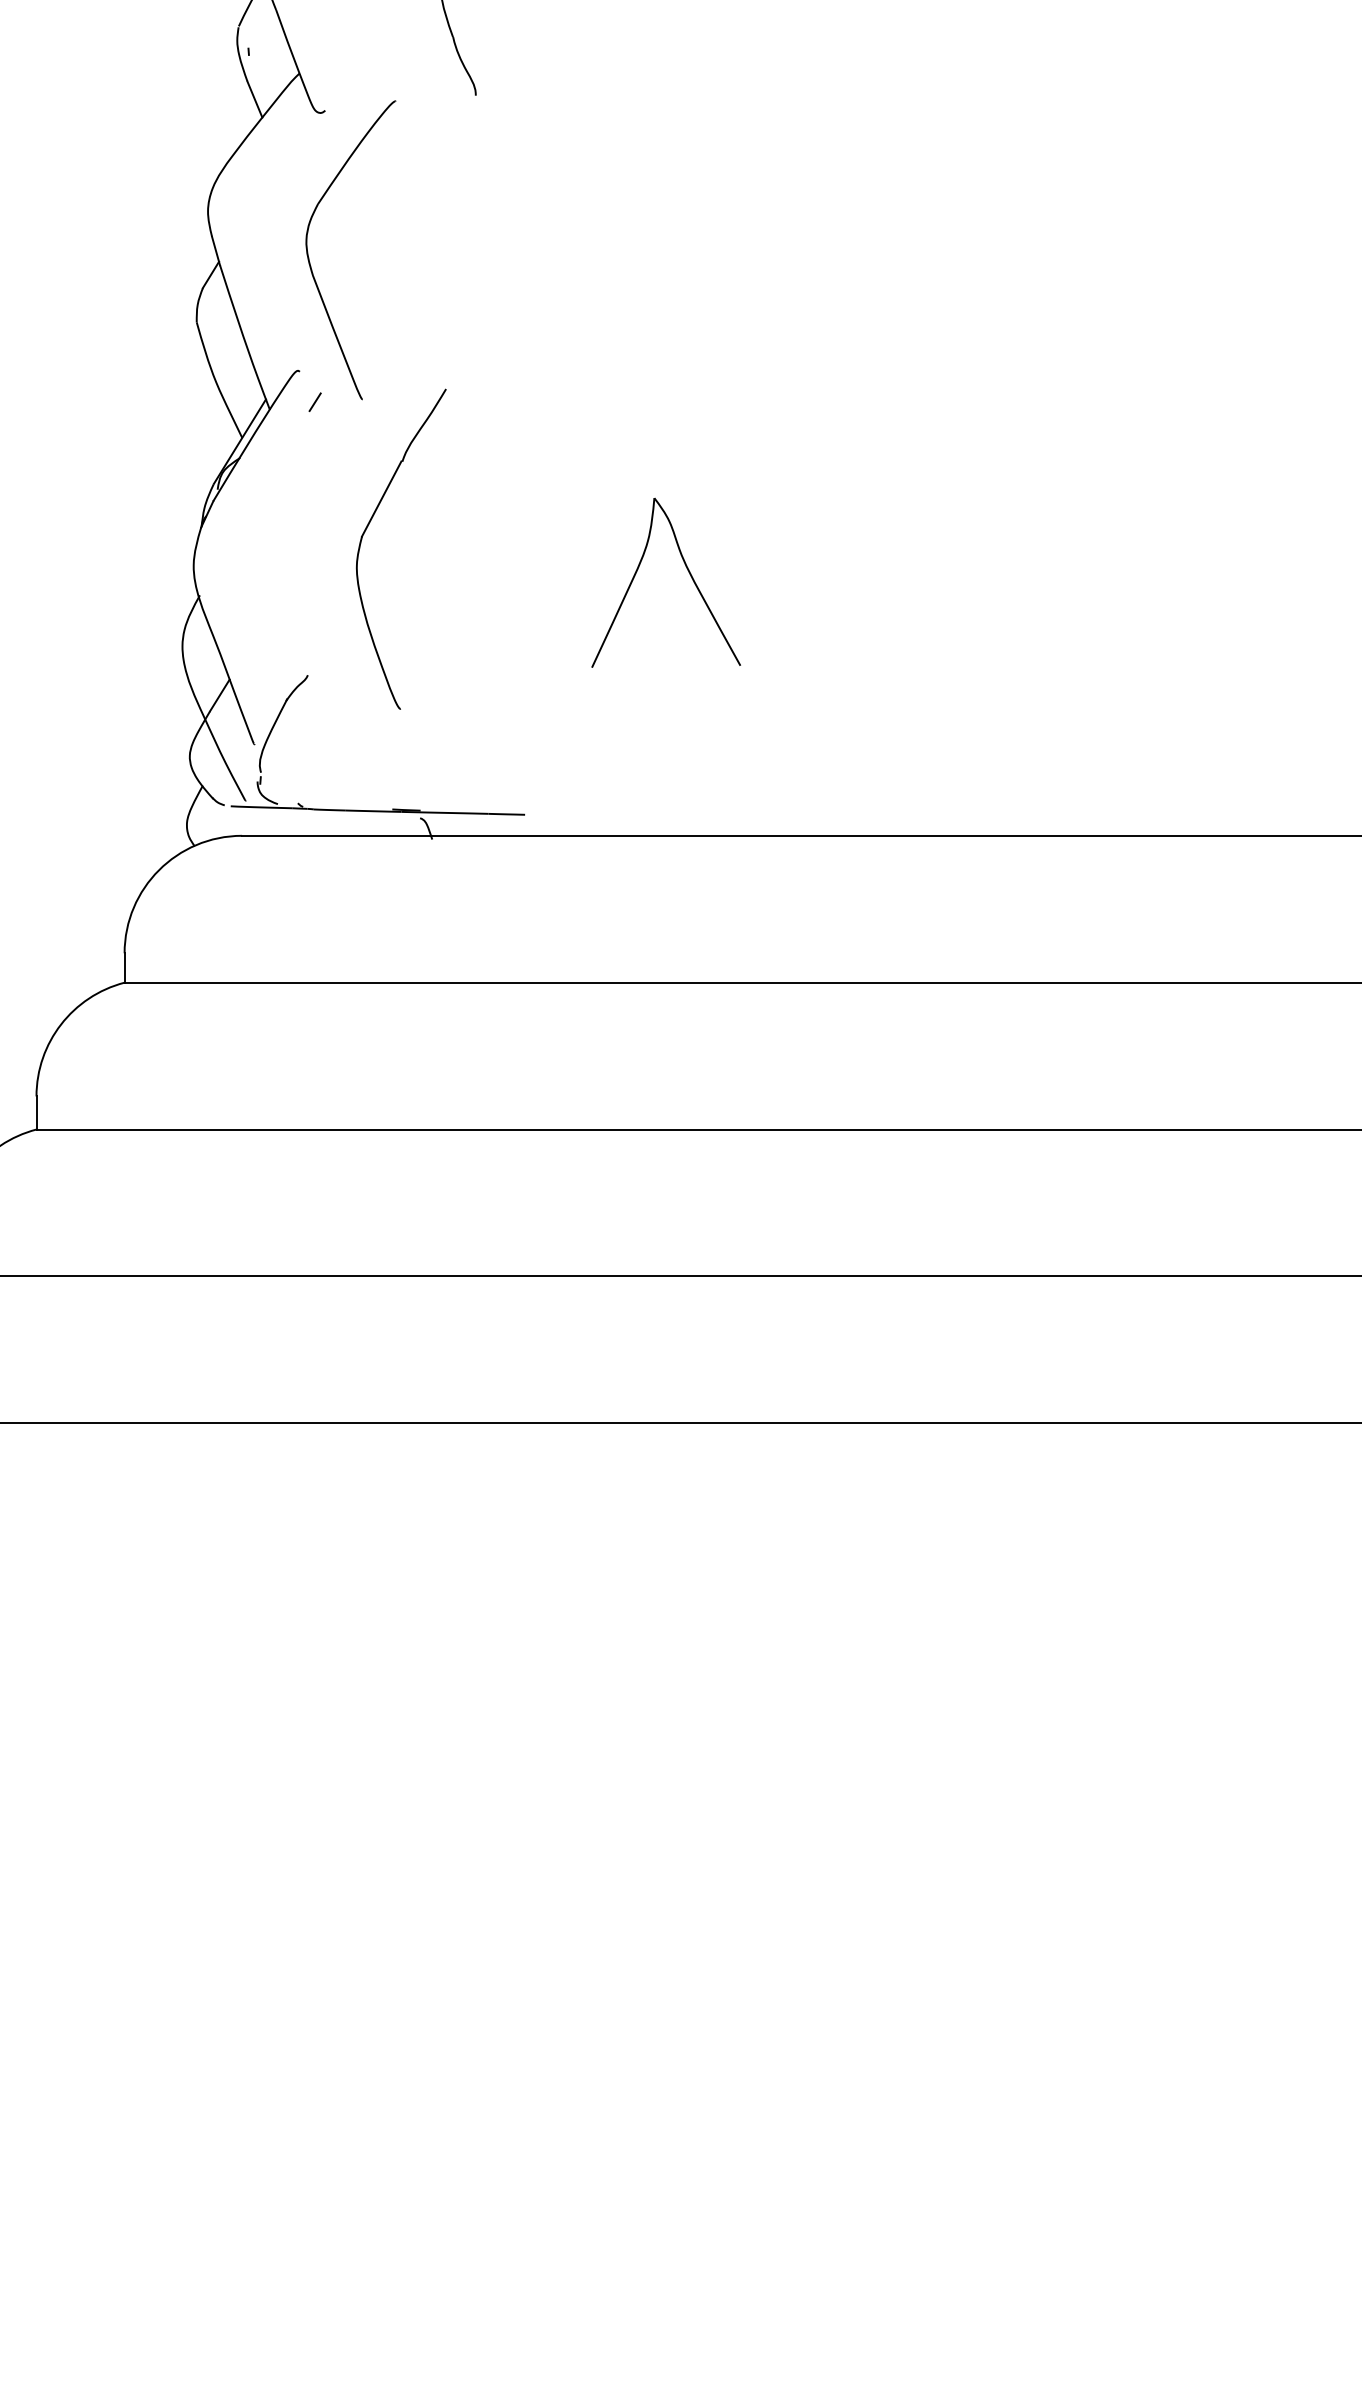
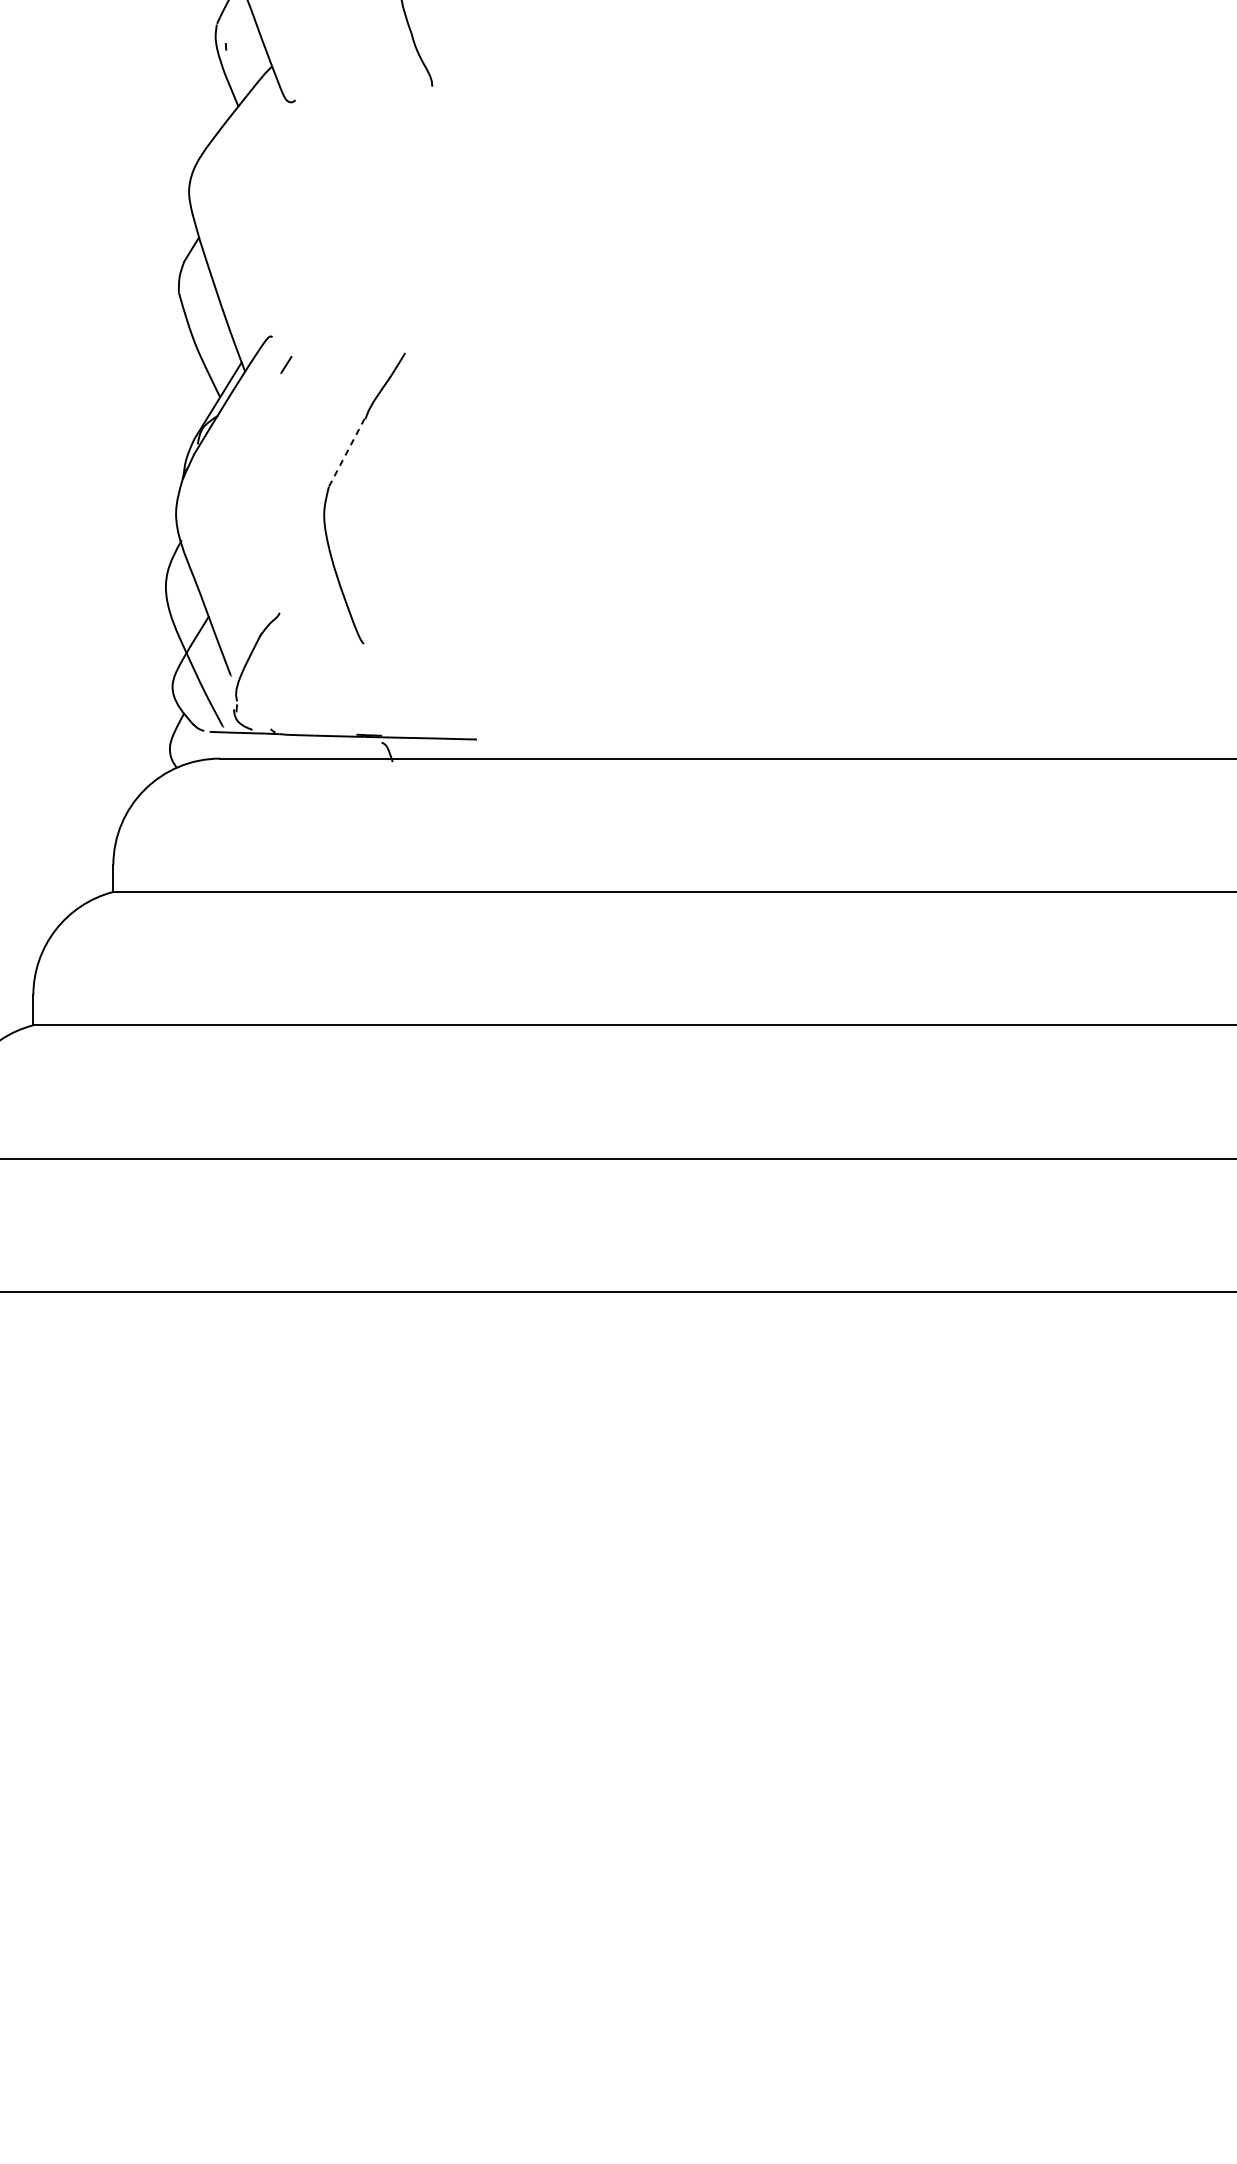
part: (309, 257) -> (281, 233), removed
line: (381, 499) -> (346, 453), solid -> dashed
part: (687, 570) -> (624, 517), removed

